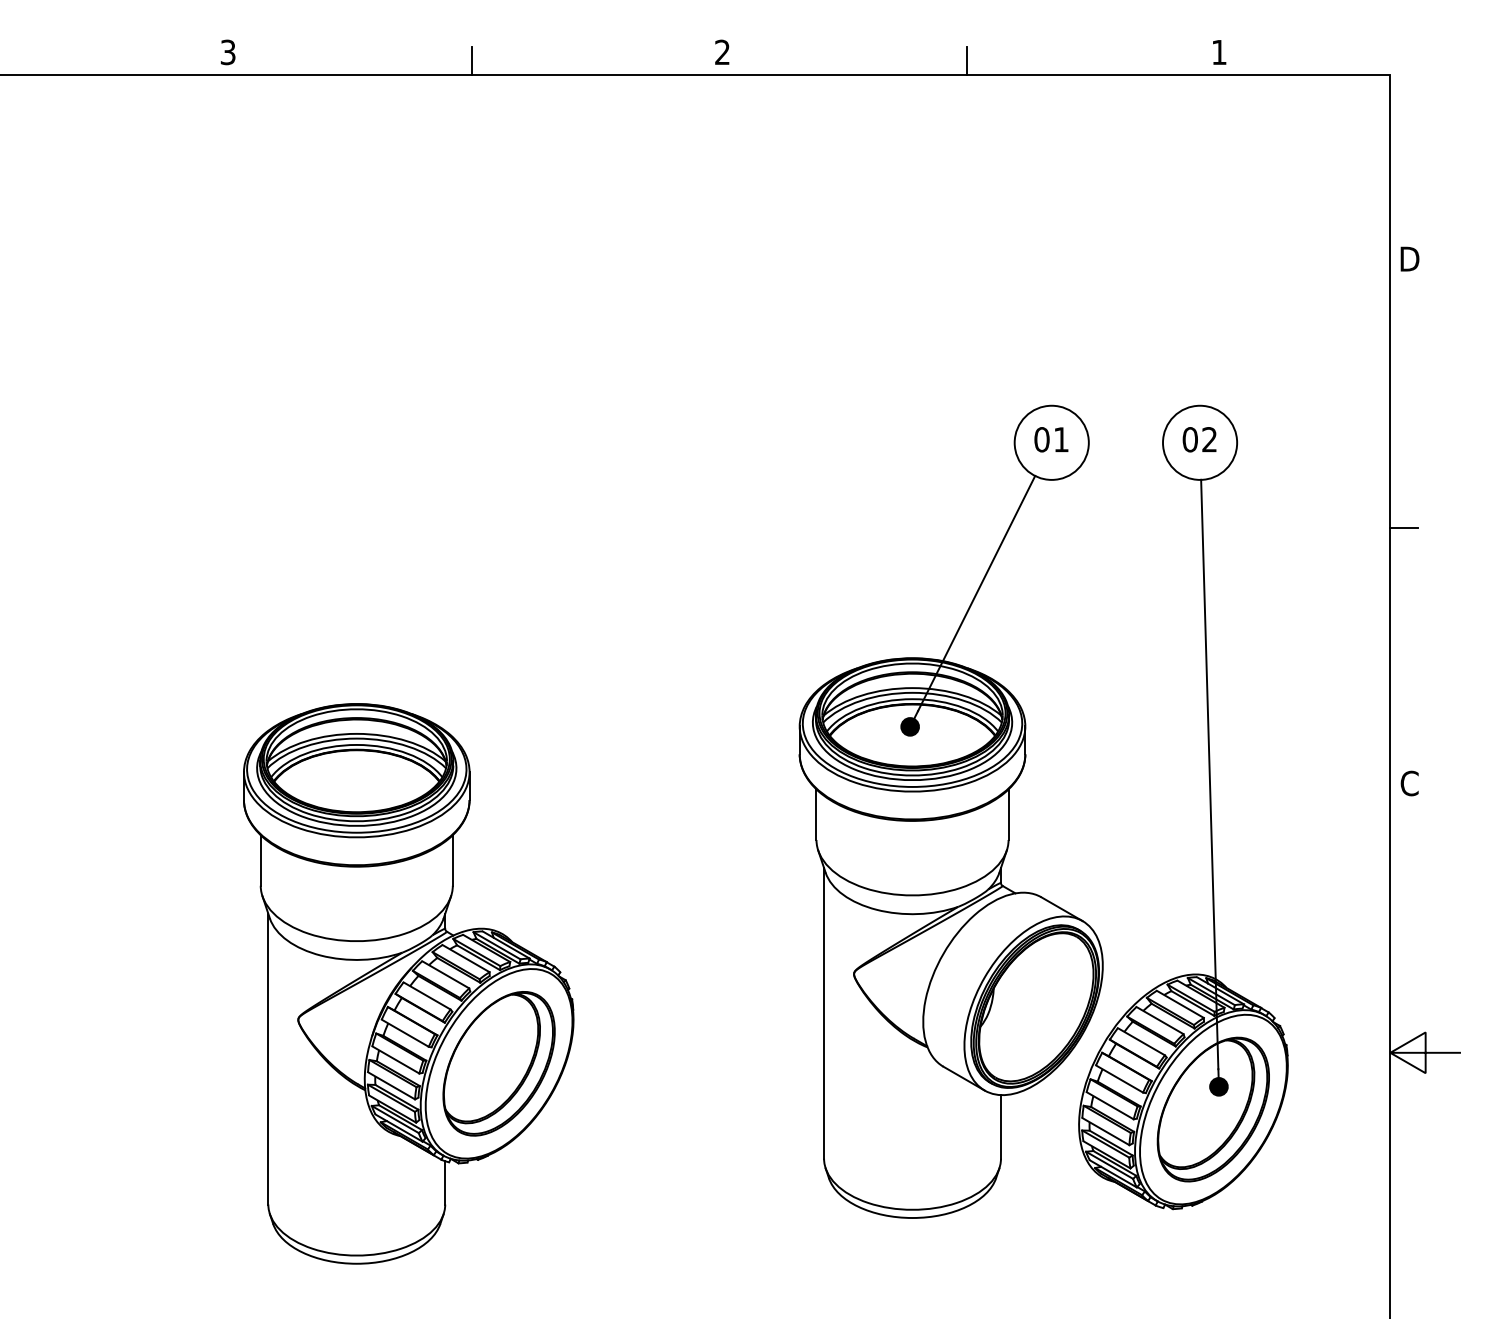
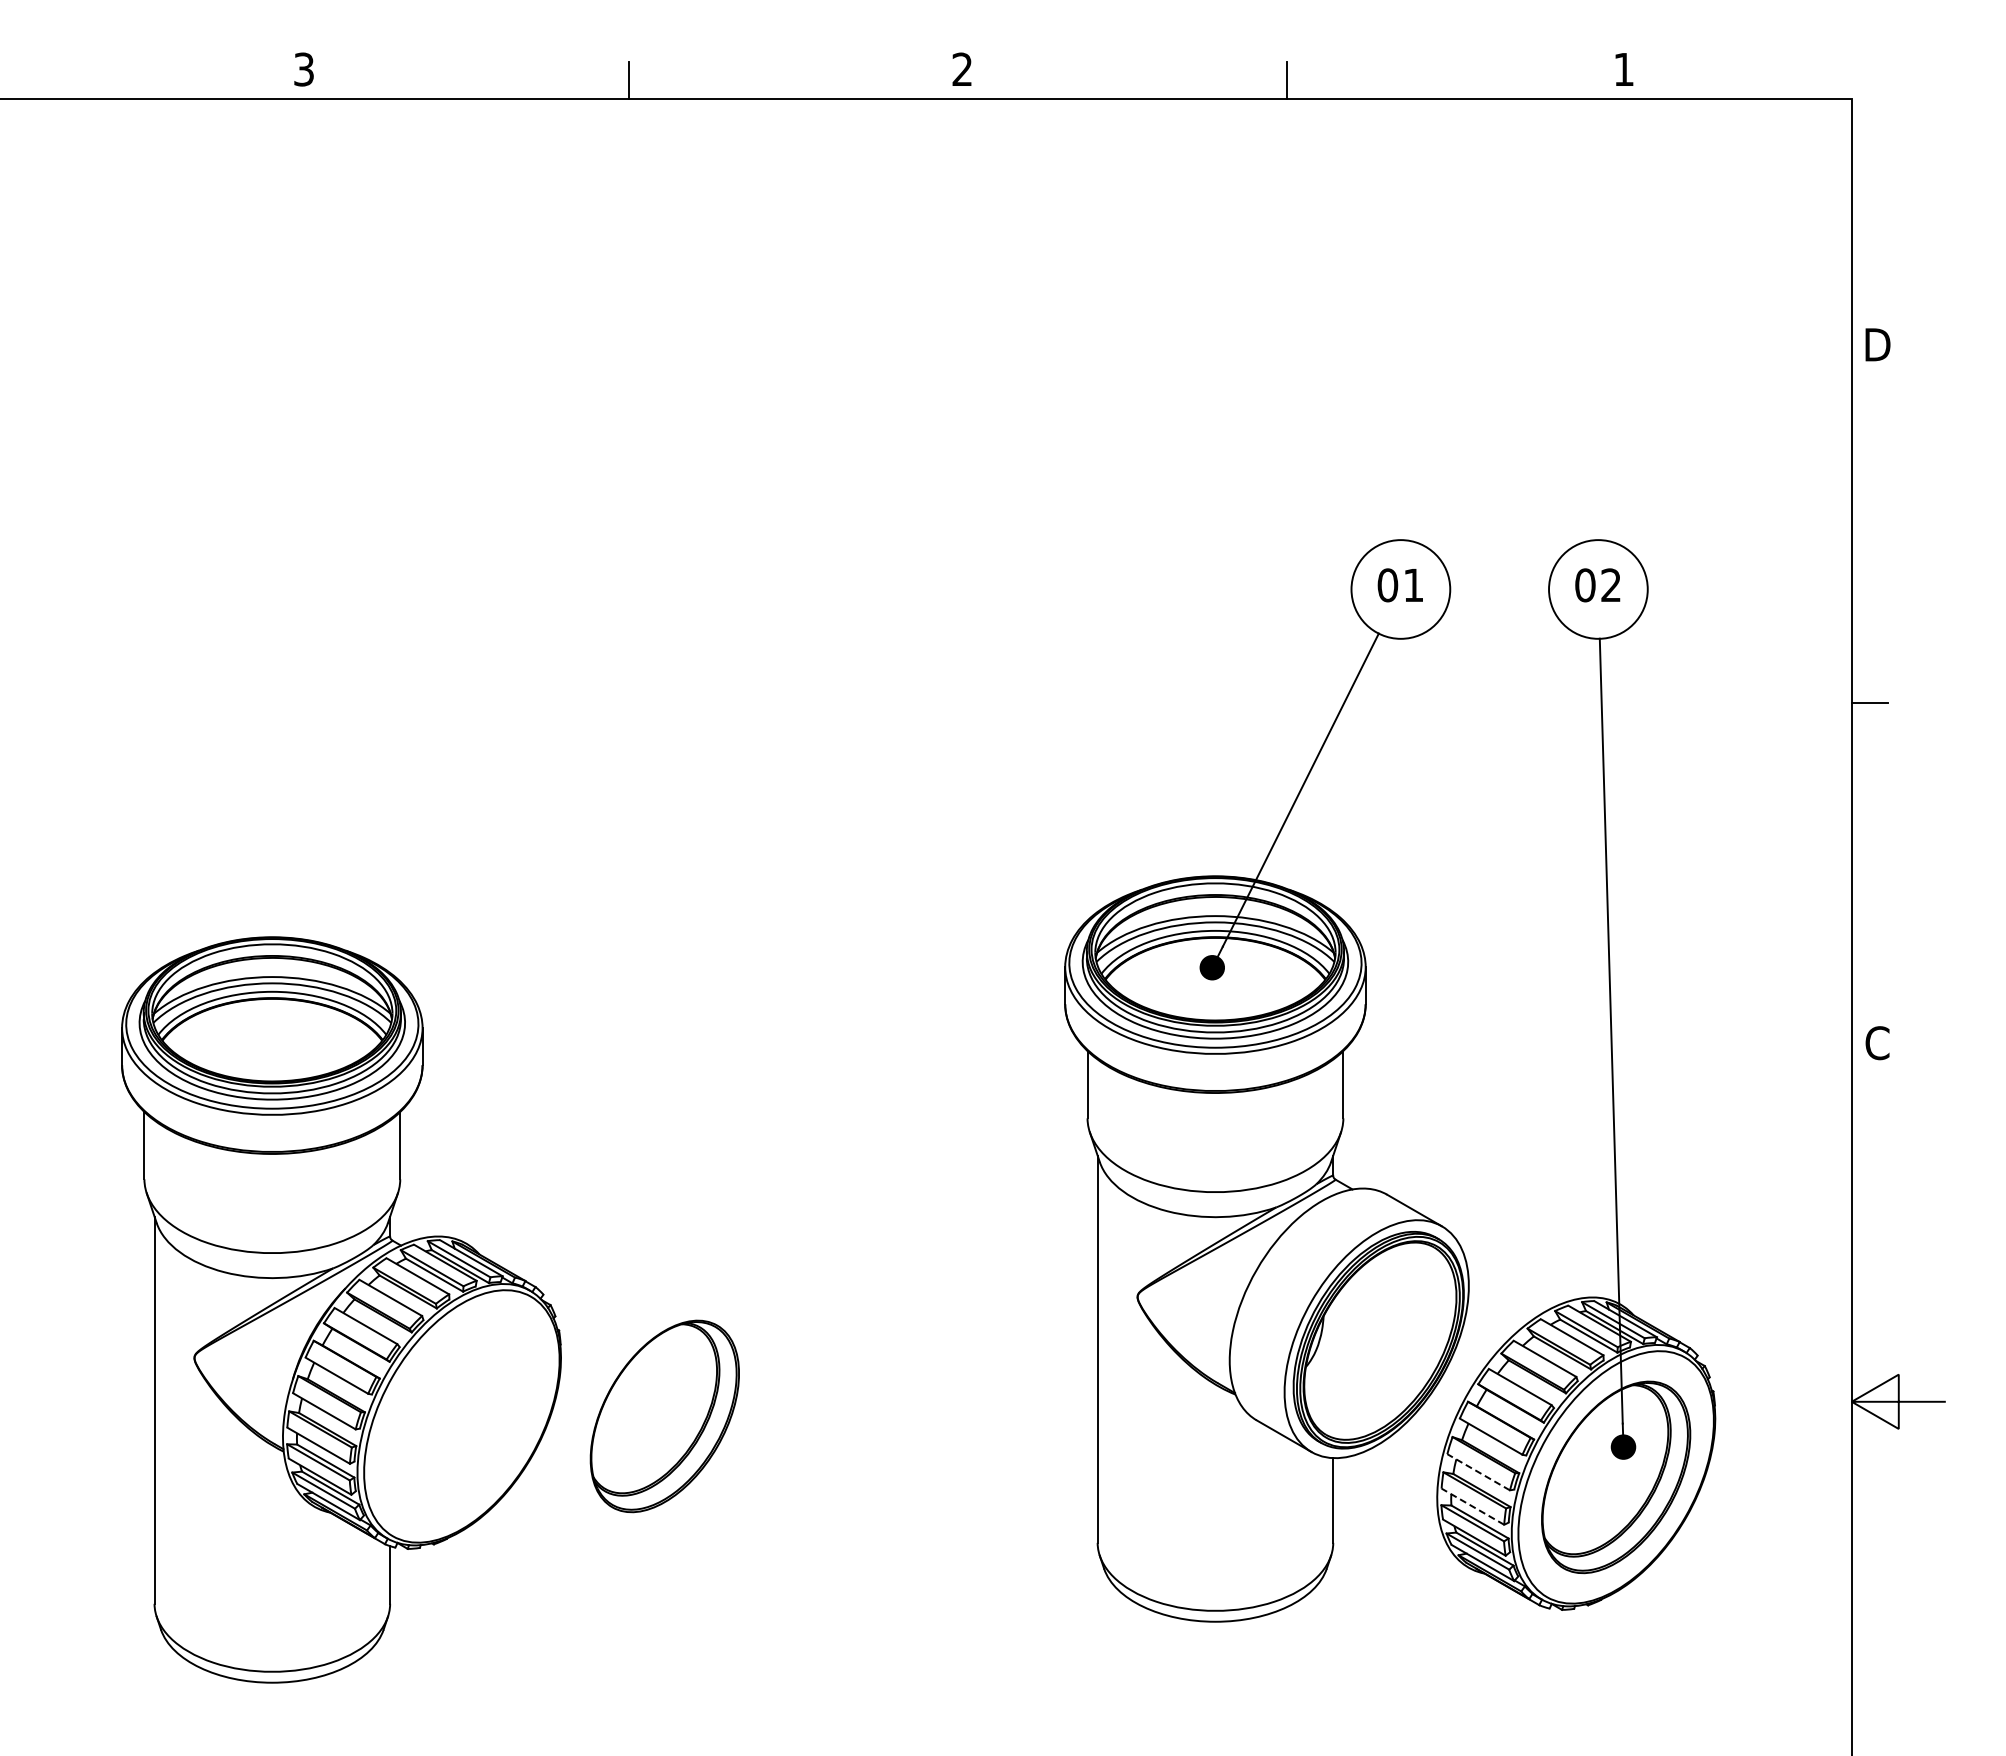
part: (408, 983) -> (341, 1309), moved
line: (1110, 1105) -> (1478, 1472), solid -> dashed
line: (1105, 1131) -> (1472, 1506), solid -> dashed

